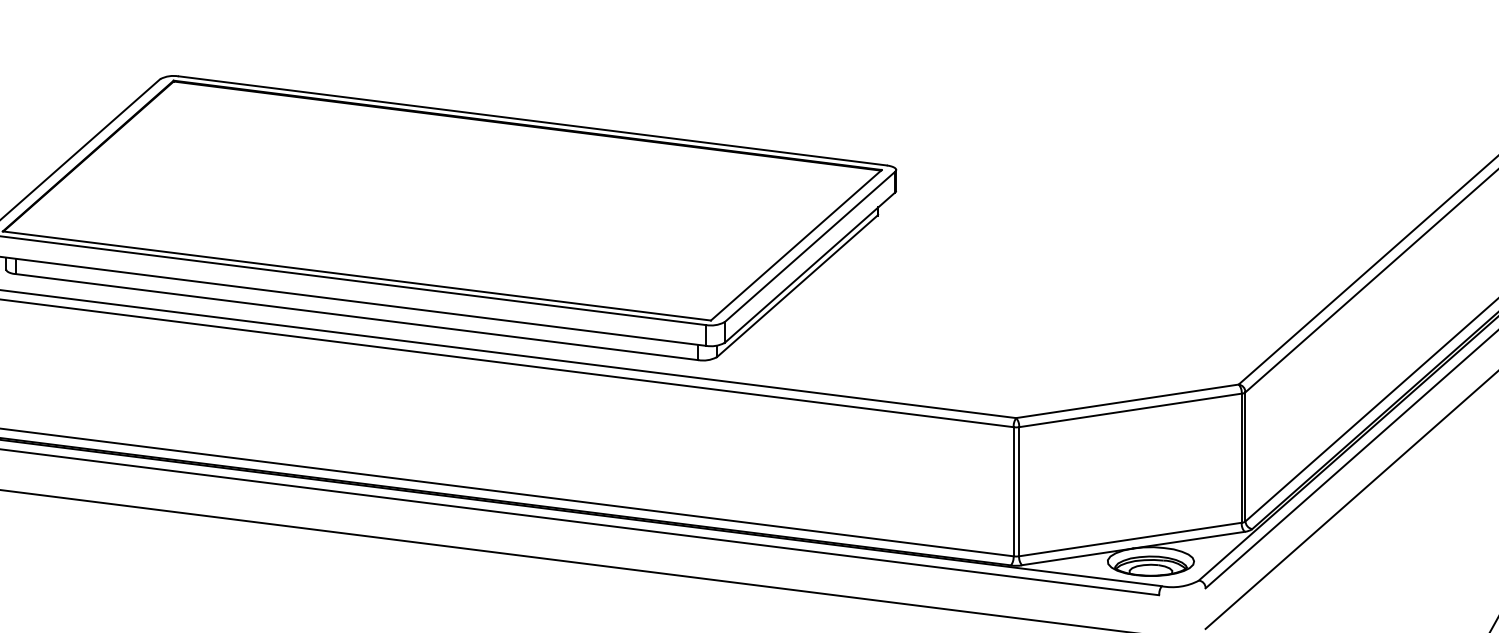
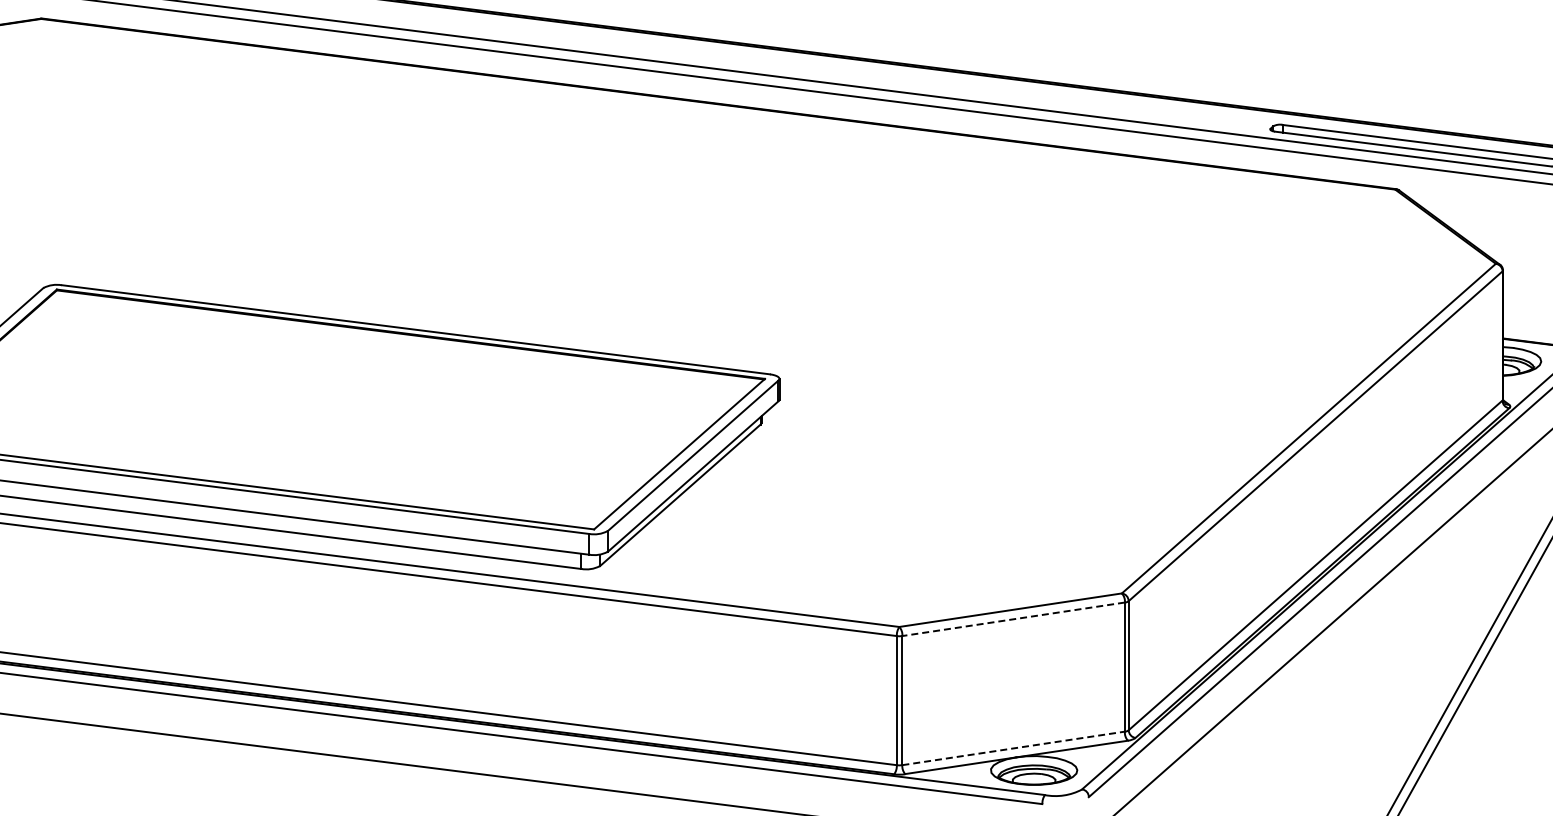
line: (1130, 410) -> (1013, 619), solid -> dashed
line: (1130, 539) -> (1013, 748), solid -> dashed

